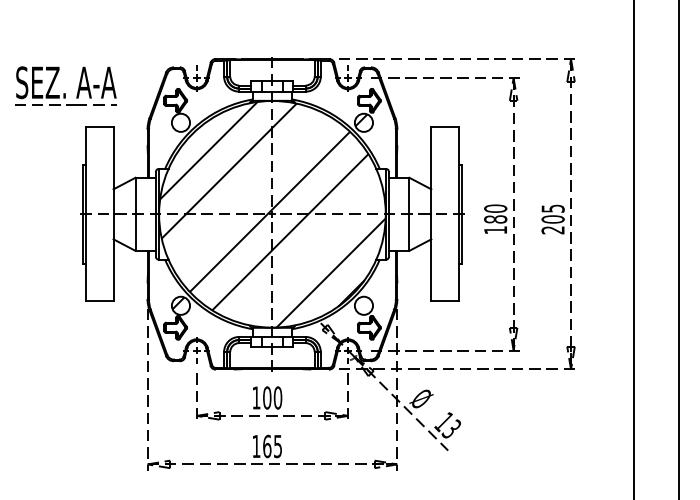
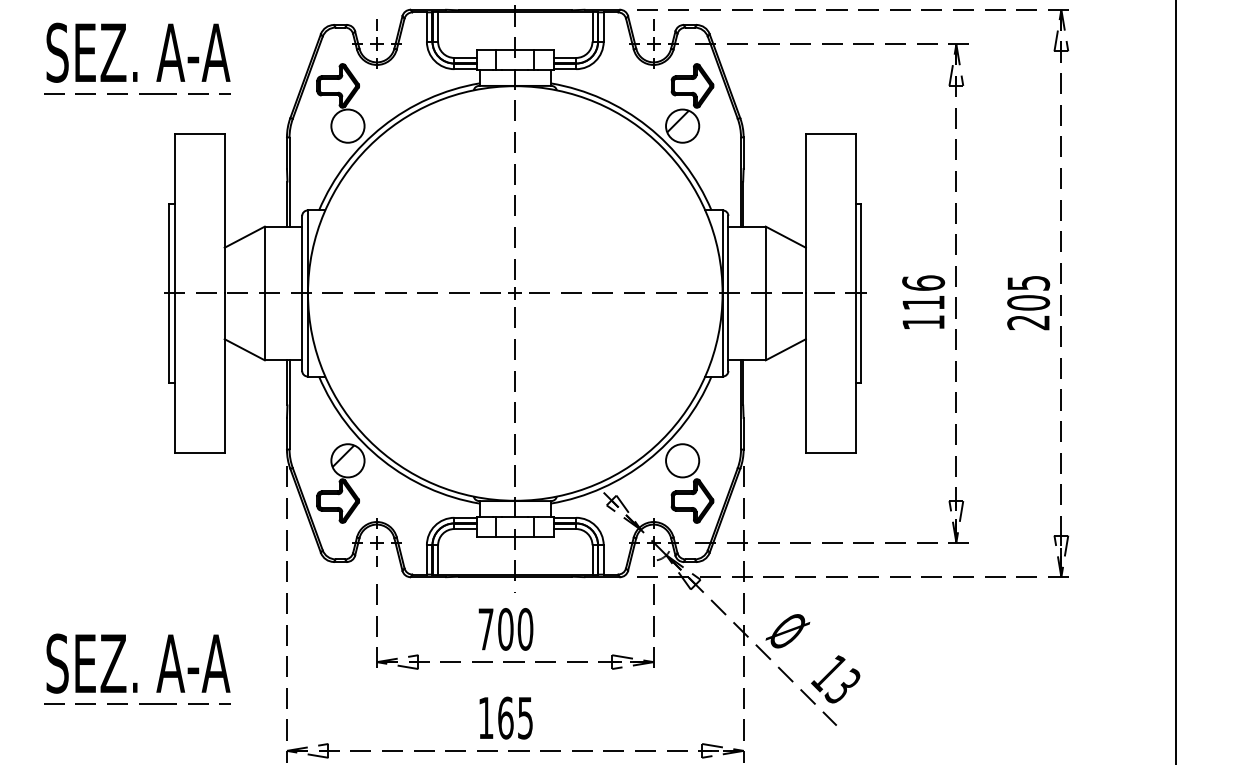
text: (495, 213) -> (923, 291), 180 -> 116
hatch: (272, 214) -> (515, 293), removed
text: (256, 397) -> (486, 628), 100 -> 700
part: (65, 427) -> (136, 683), added

